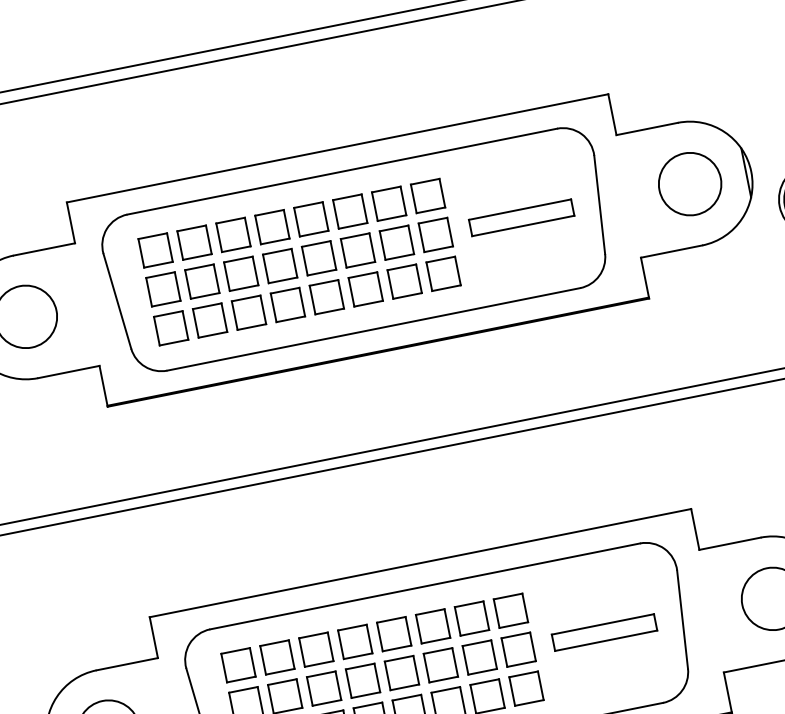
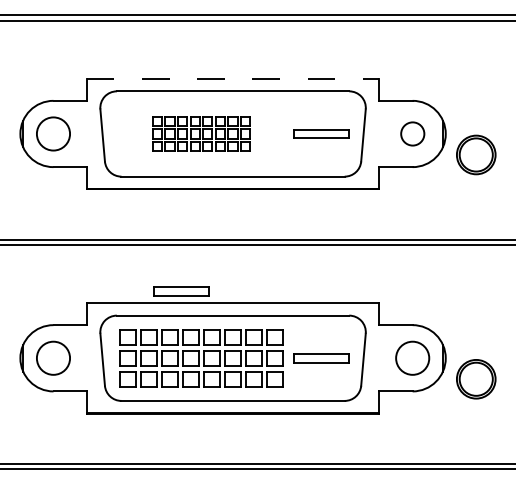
line: (338, 147) -> (233, 78), solid -> dashed
circle: (689, 183) -> (412, 133), size x0.7
part: (299, 261) -> (201, 133), size x0.6
part: (320, 560) -> (181, 291), added

